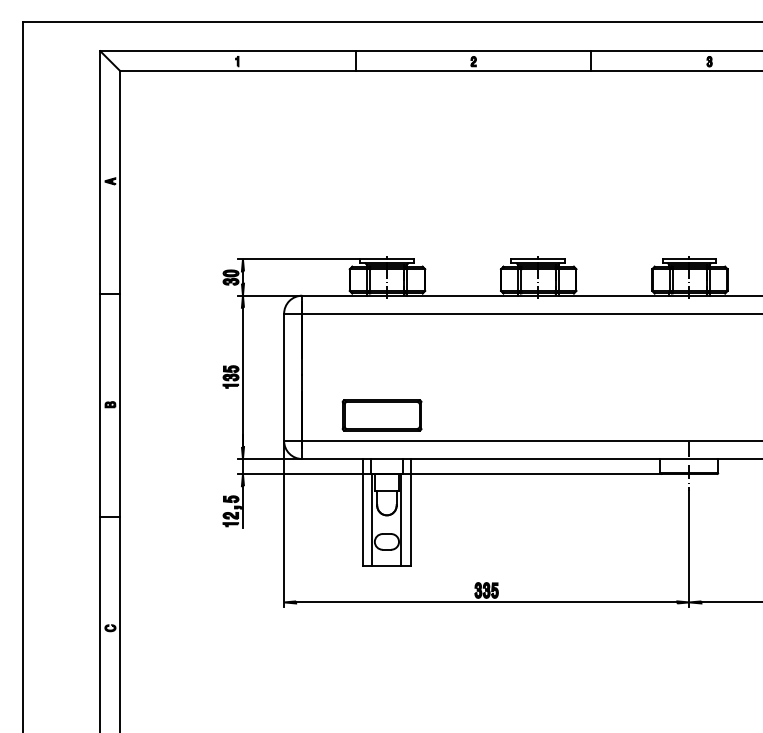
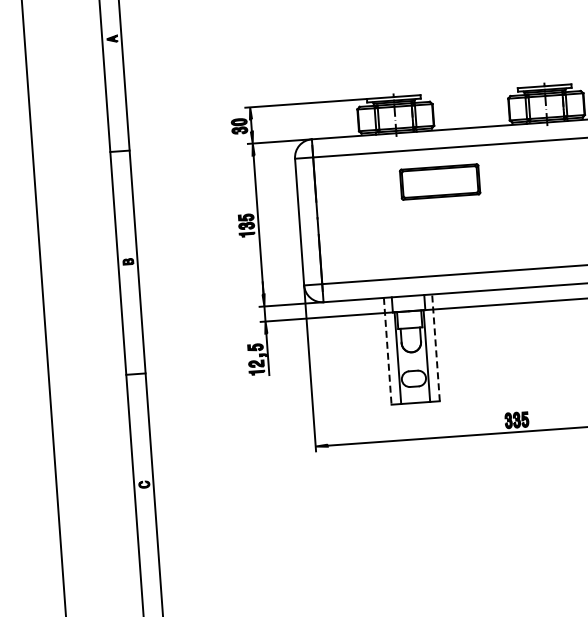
part: (381, 415) -> (439, 182), moved
line: (362, 512) -> (387, 351), solid -> dashed
line: (411, 512) -> (436, 347), solid -> dashed

